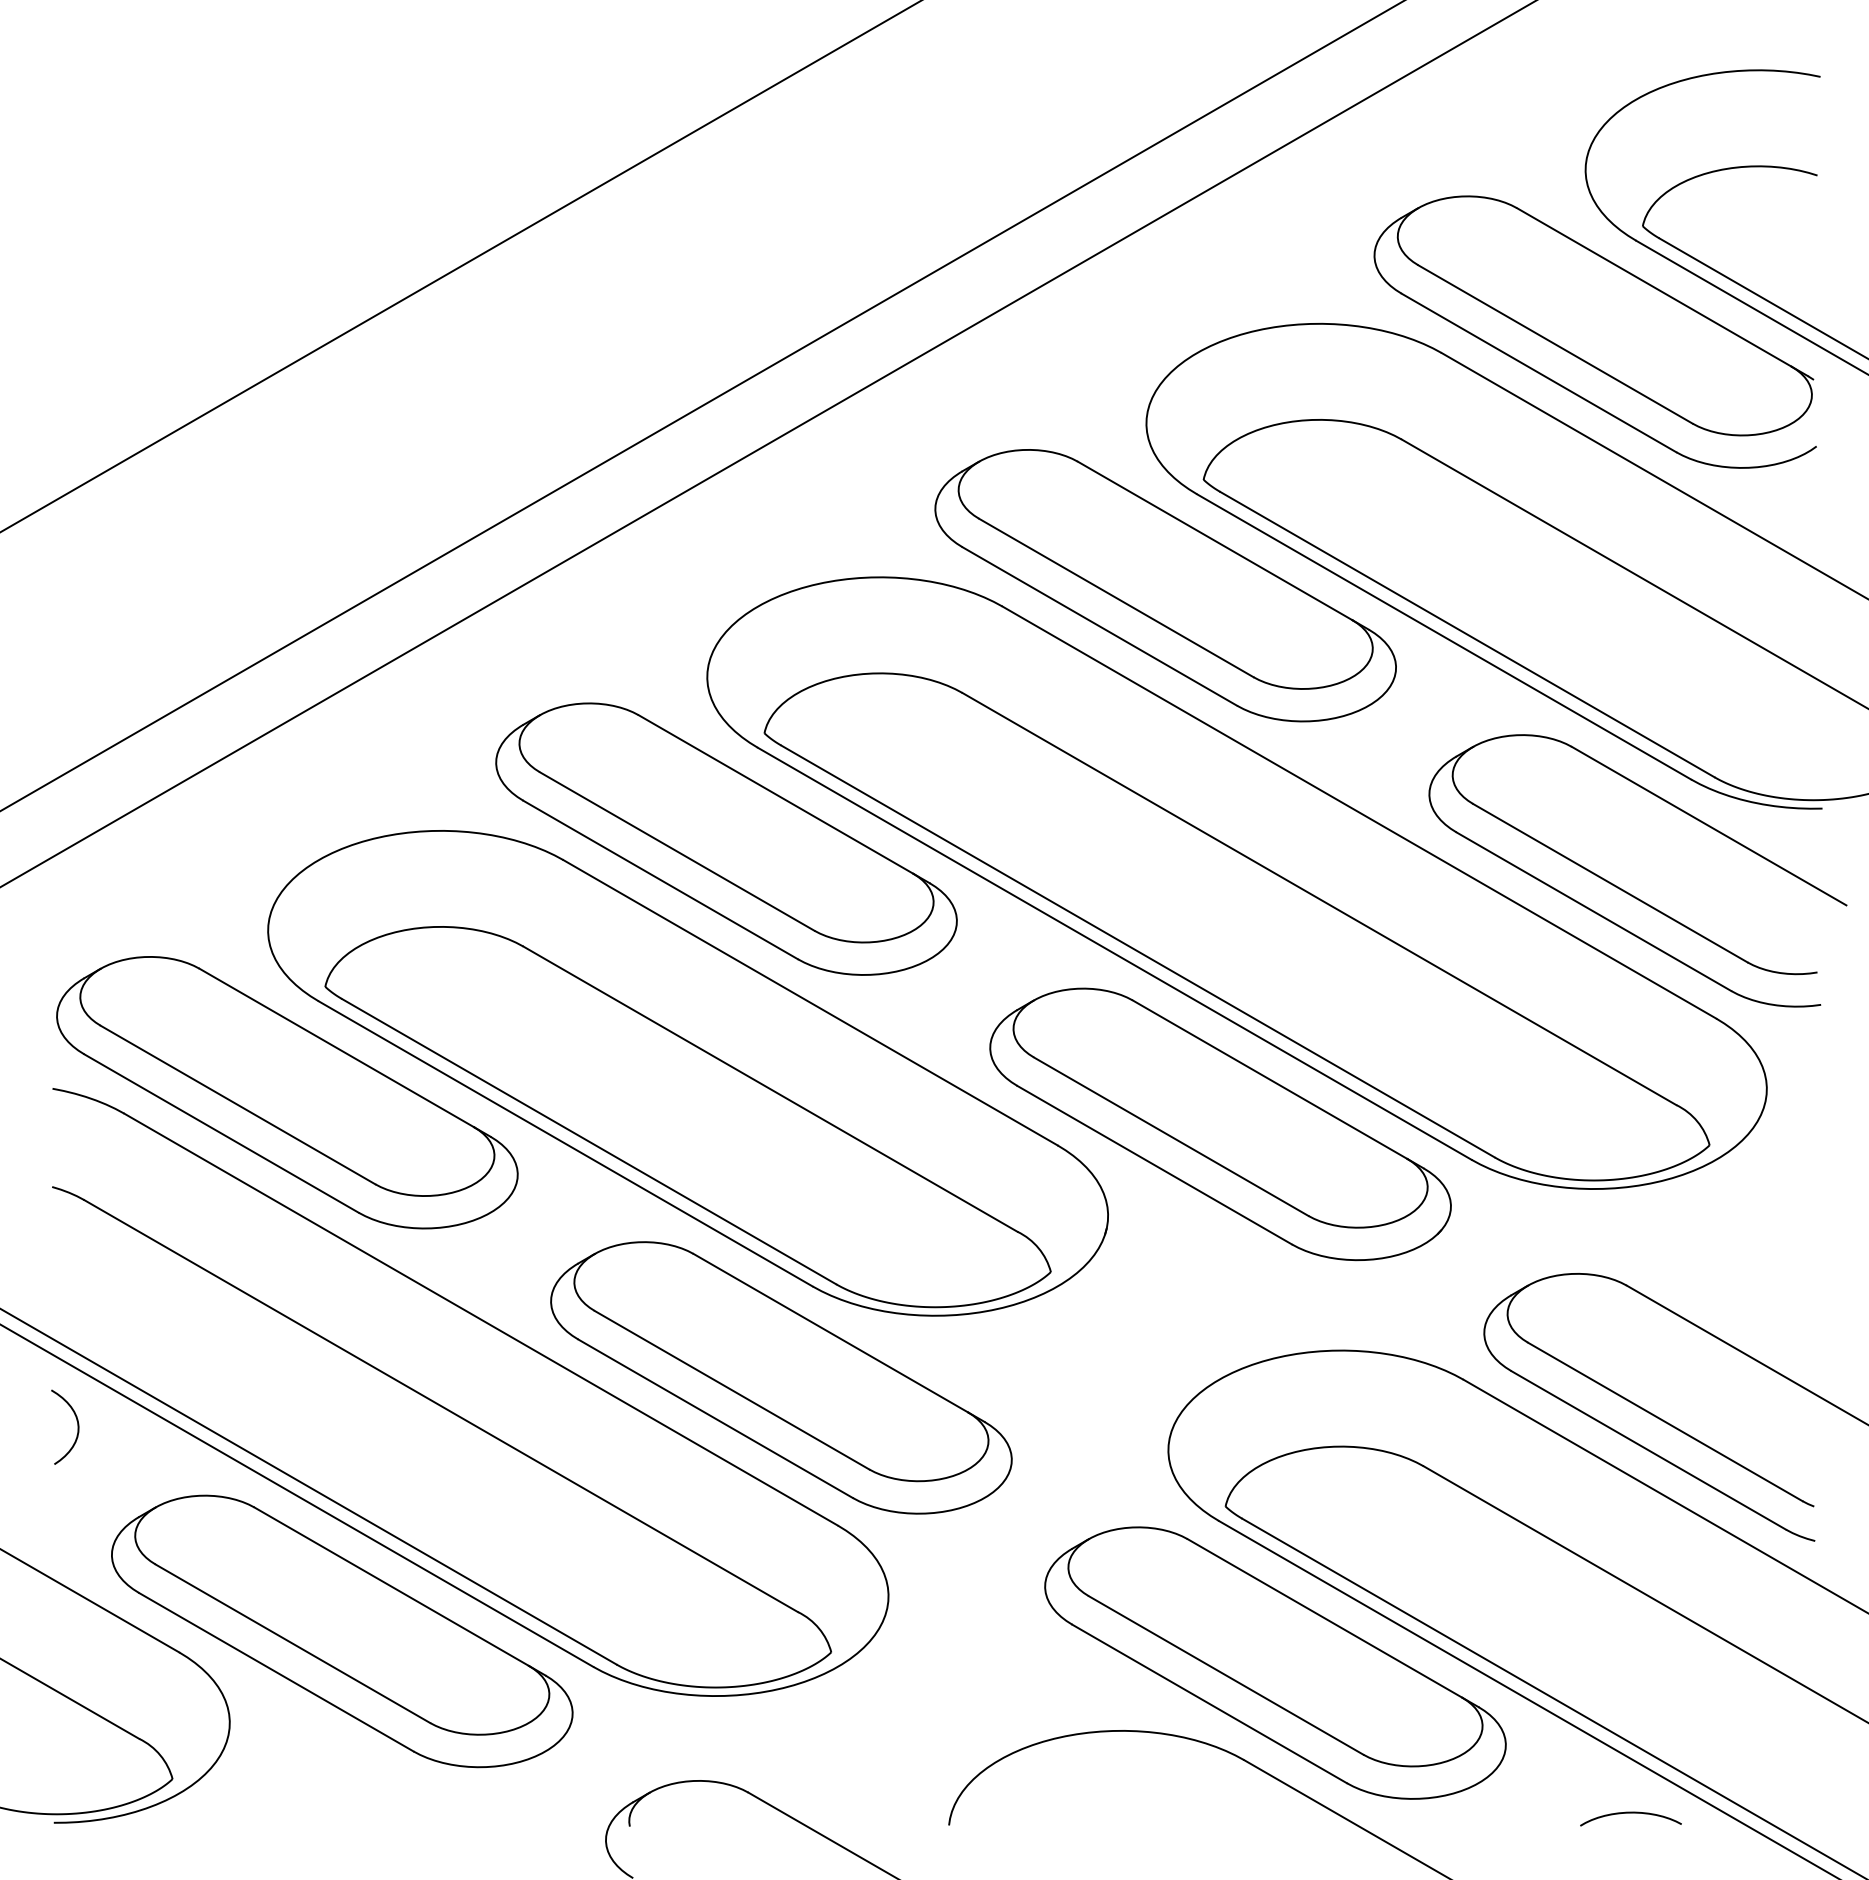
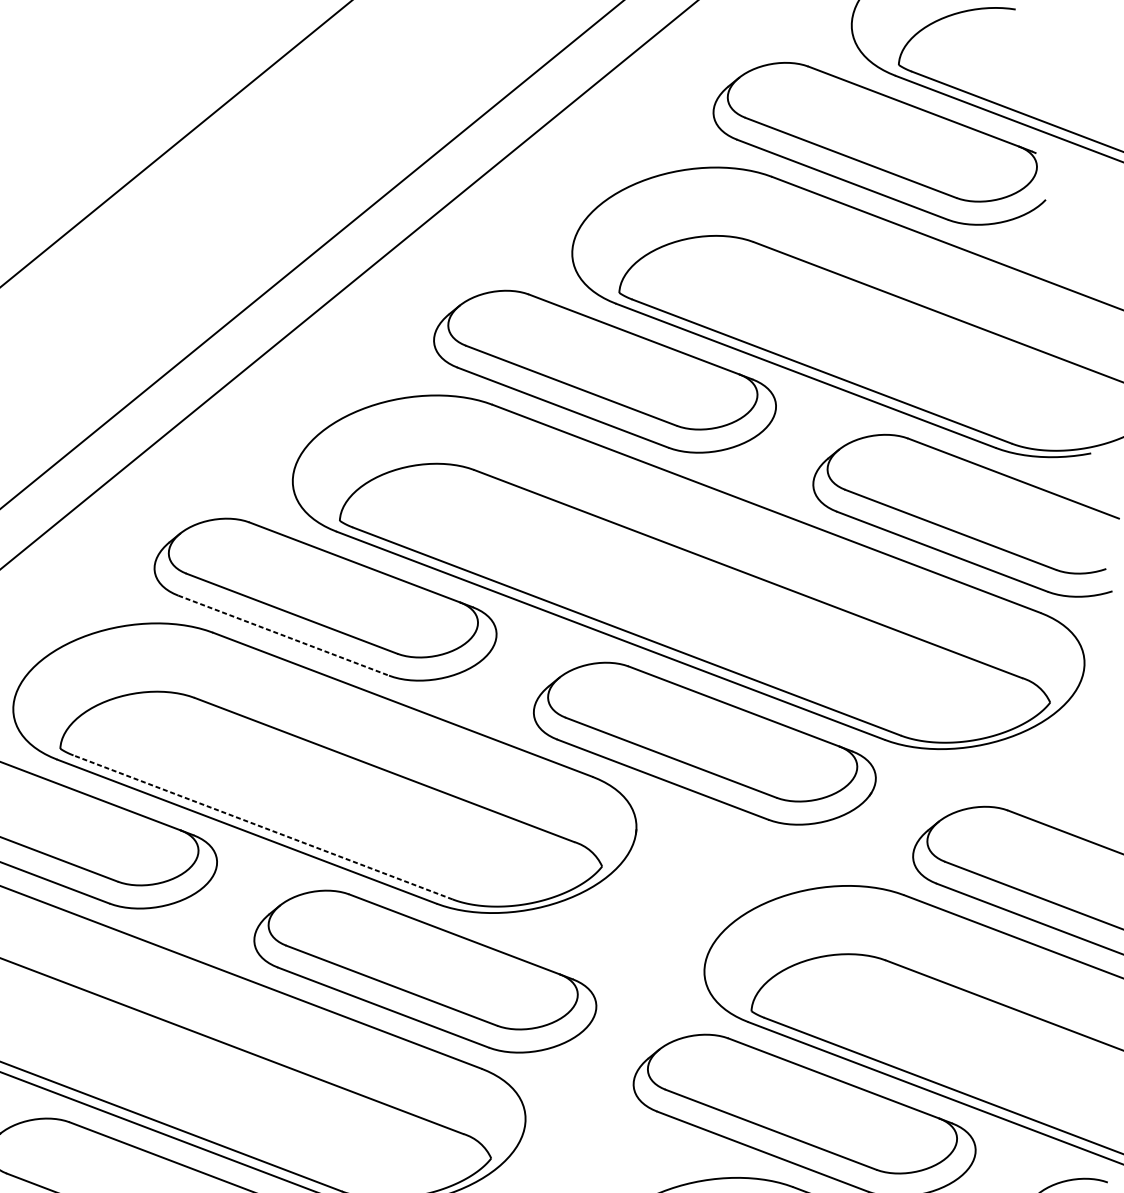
line: (661, 880) -> (284, 635), solid -> dashed
line: (588, 1141) -> (262, 827), solid -> dashed

